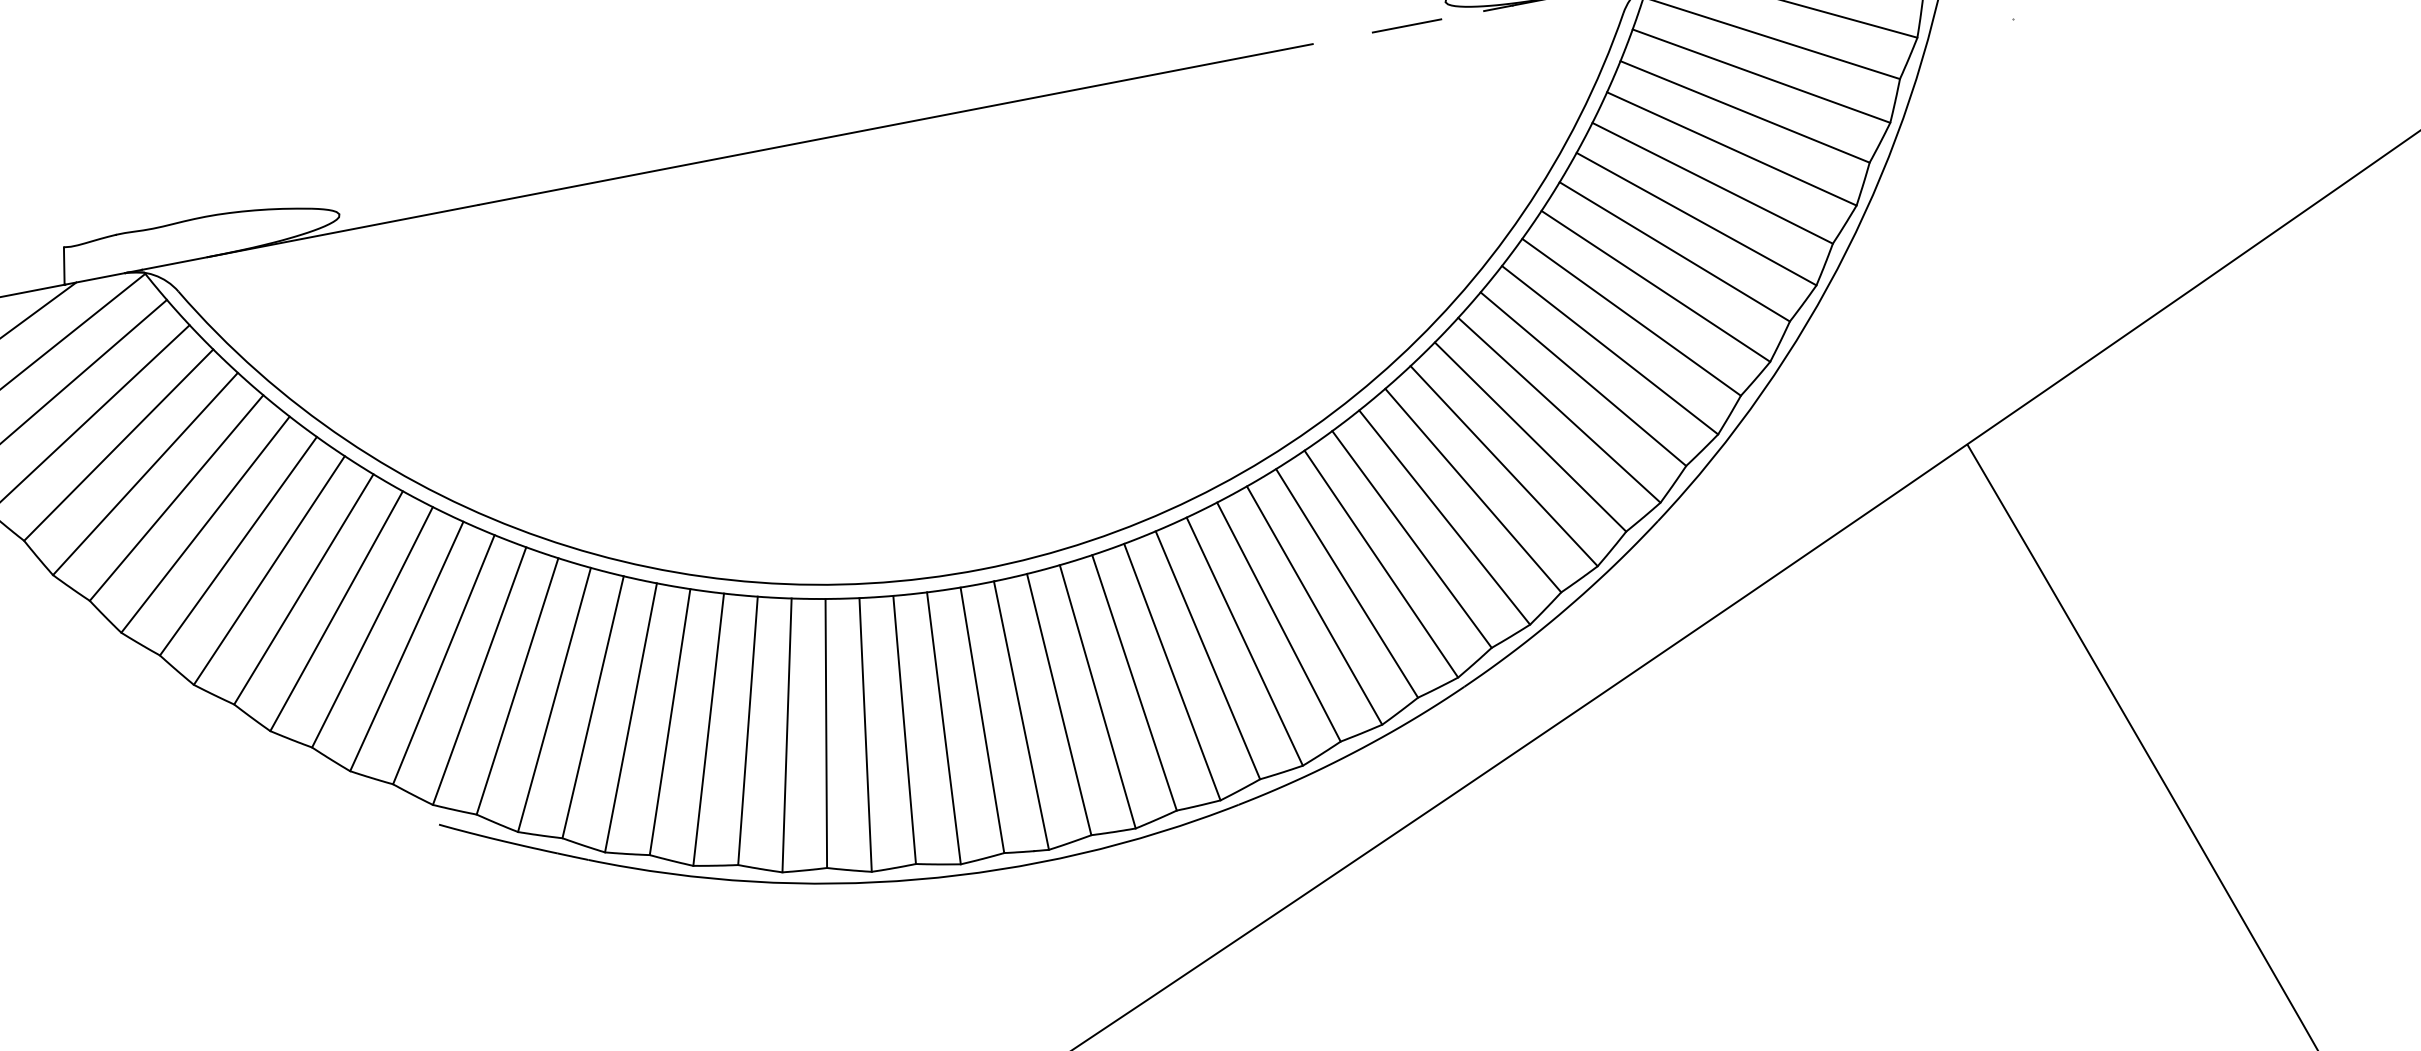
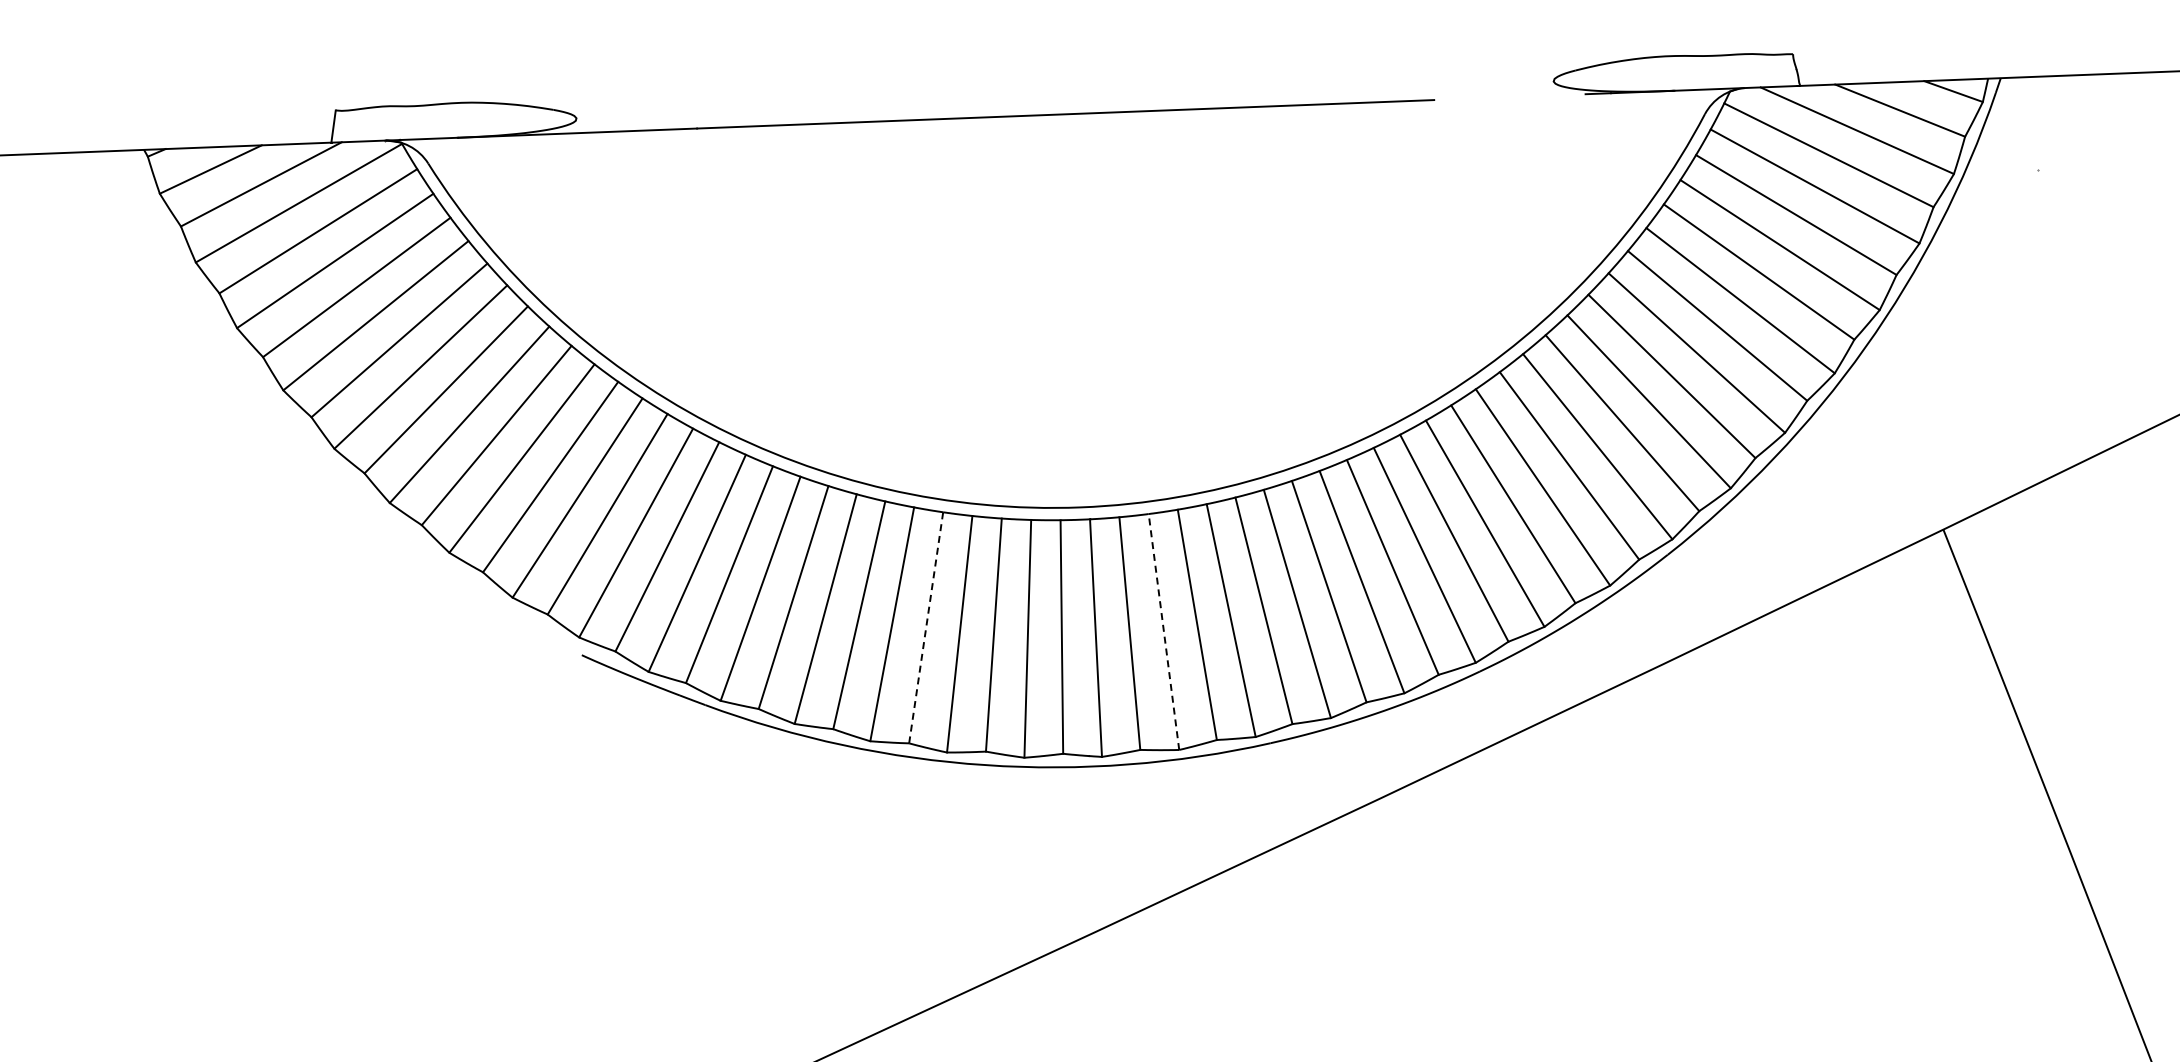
line: (1406, 25) -> (1517, 96), removed
line: (1097, 697) -> (1163, 632), solid -> dashed
line: (826, 733) -> (926, 627), solid -> dashed

